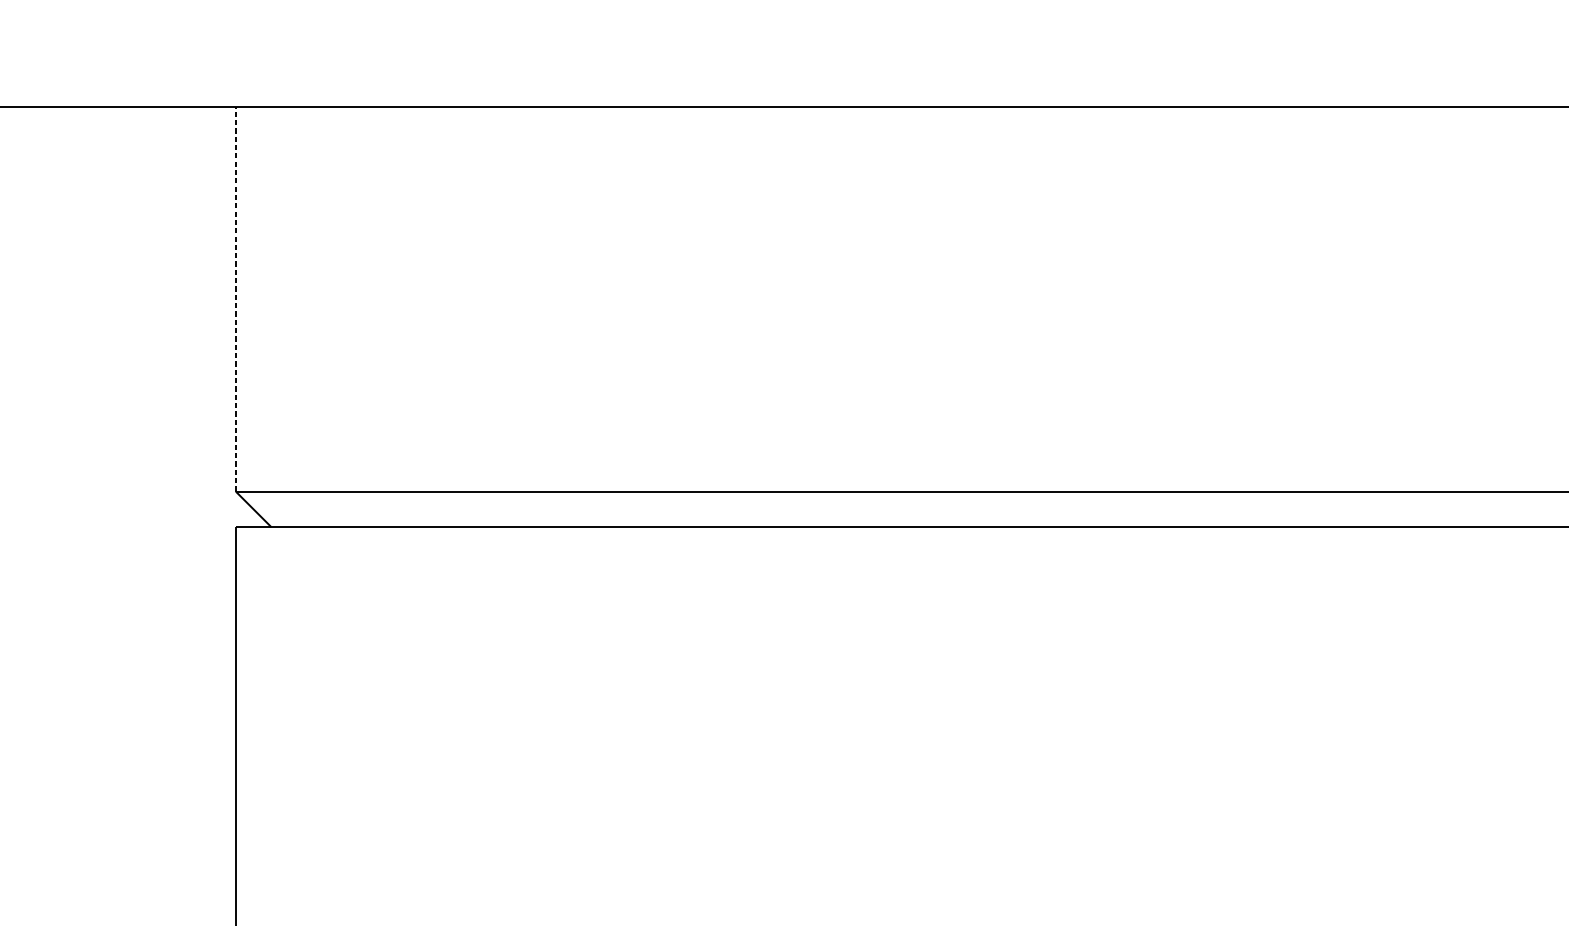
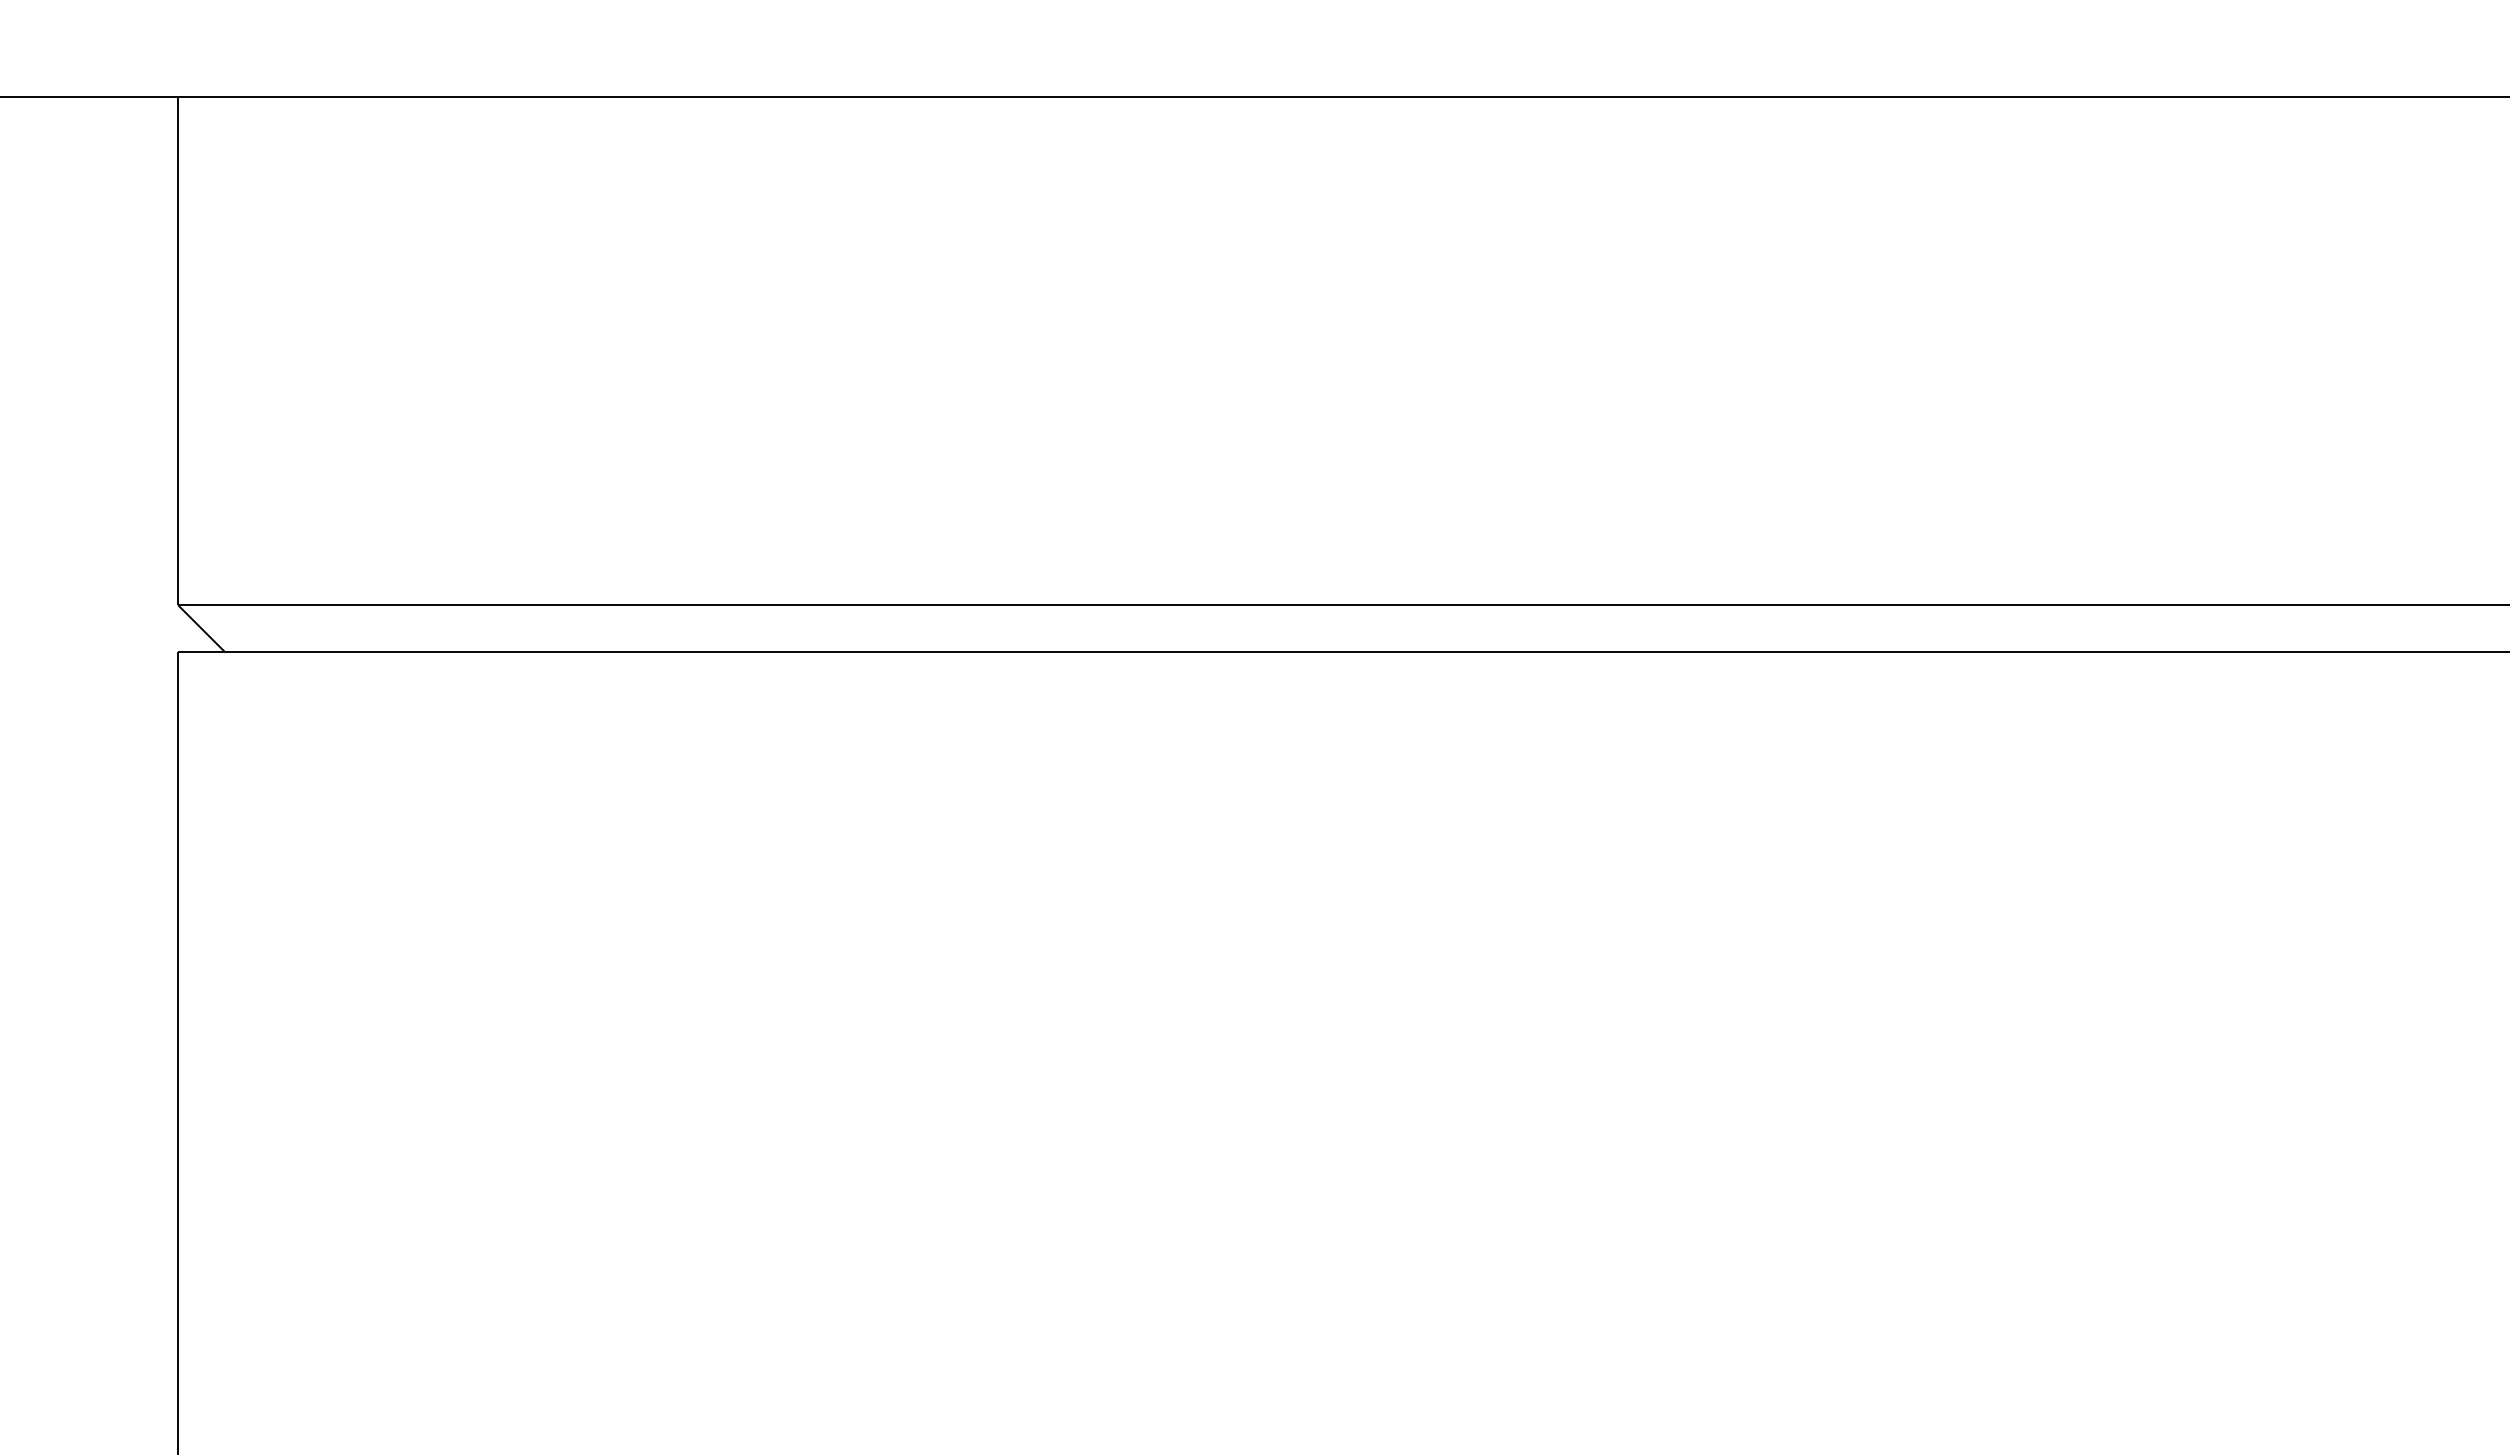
line: (236, 298) -> (178, 350), dashed -> solid

